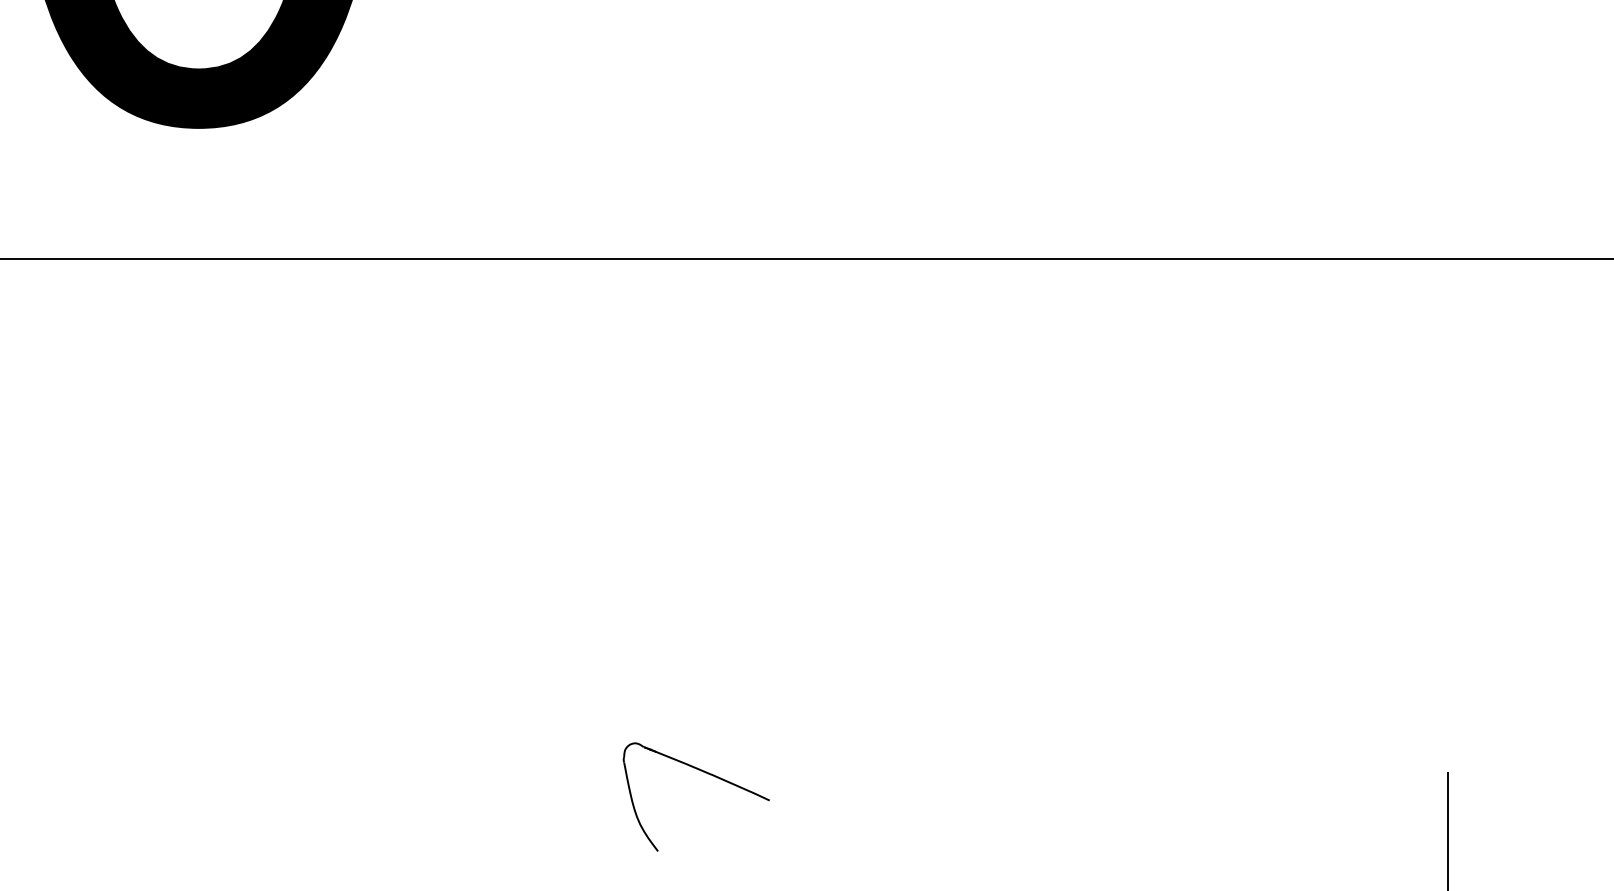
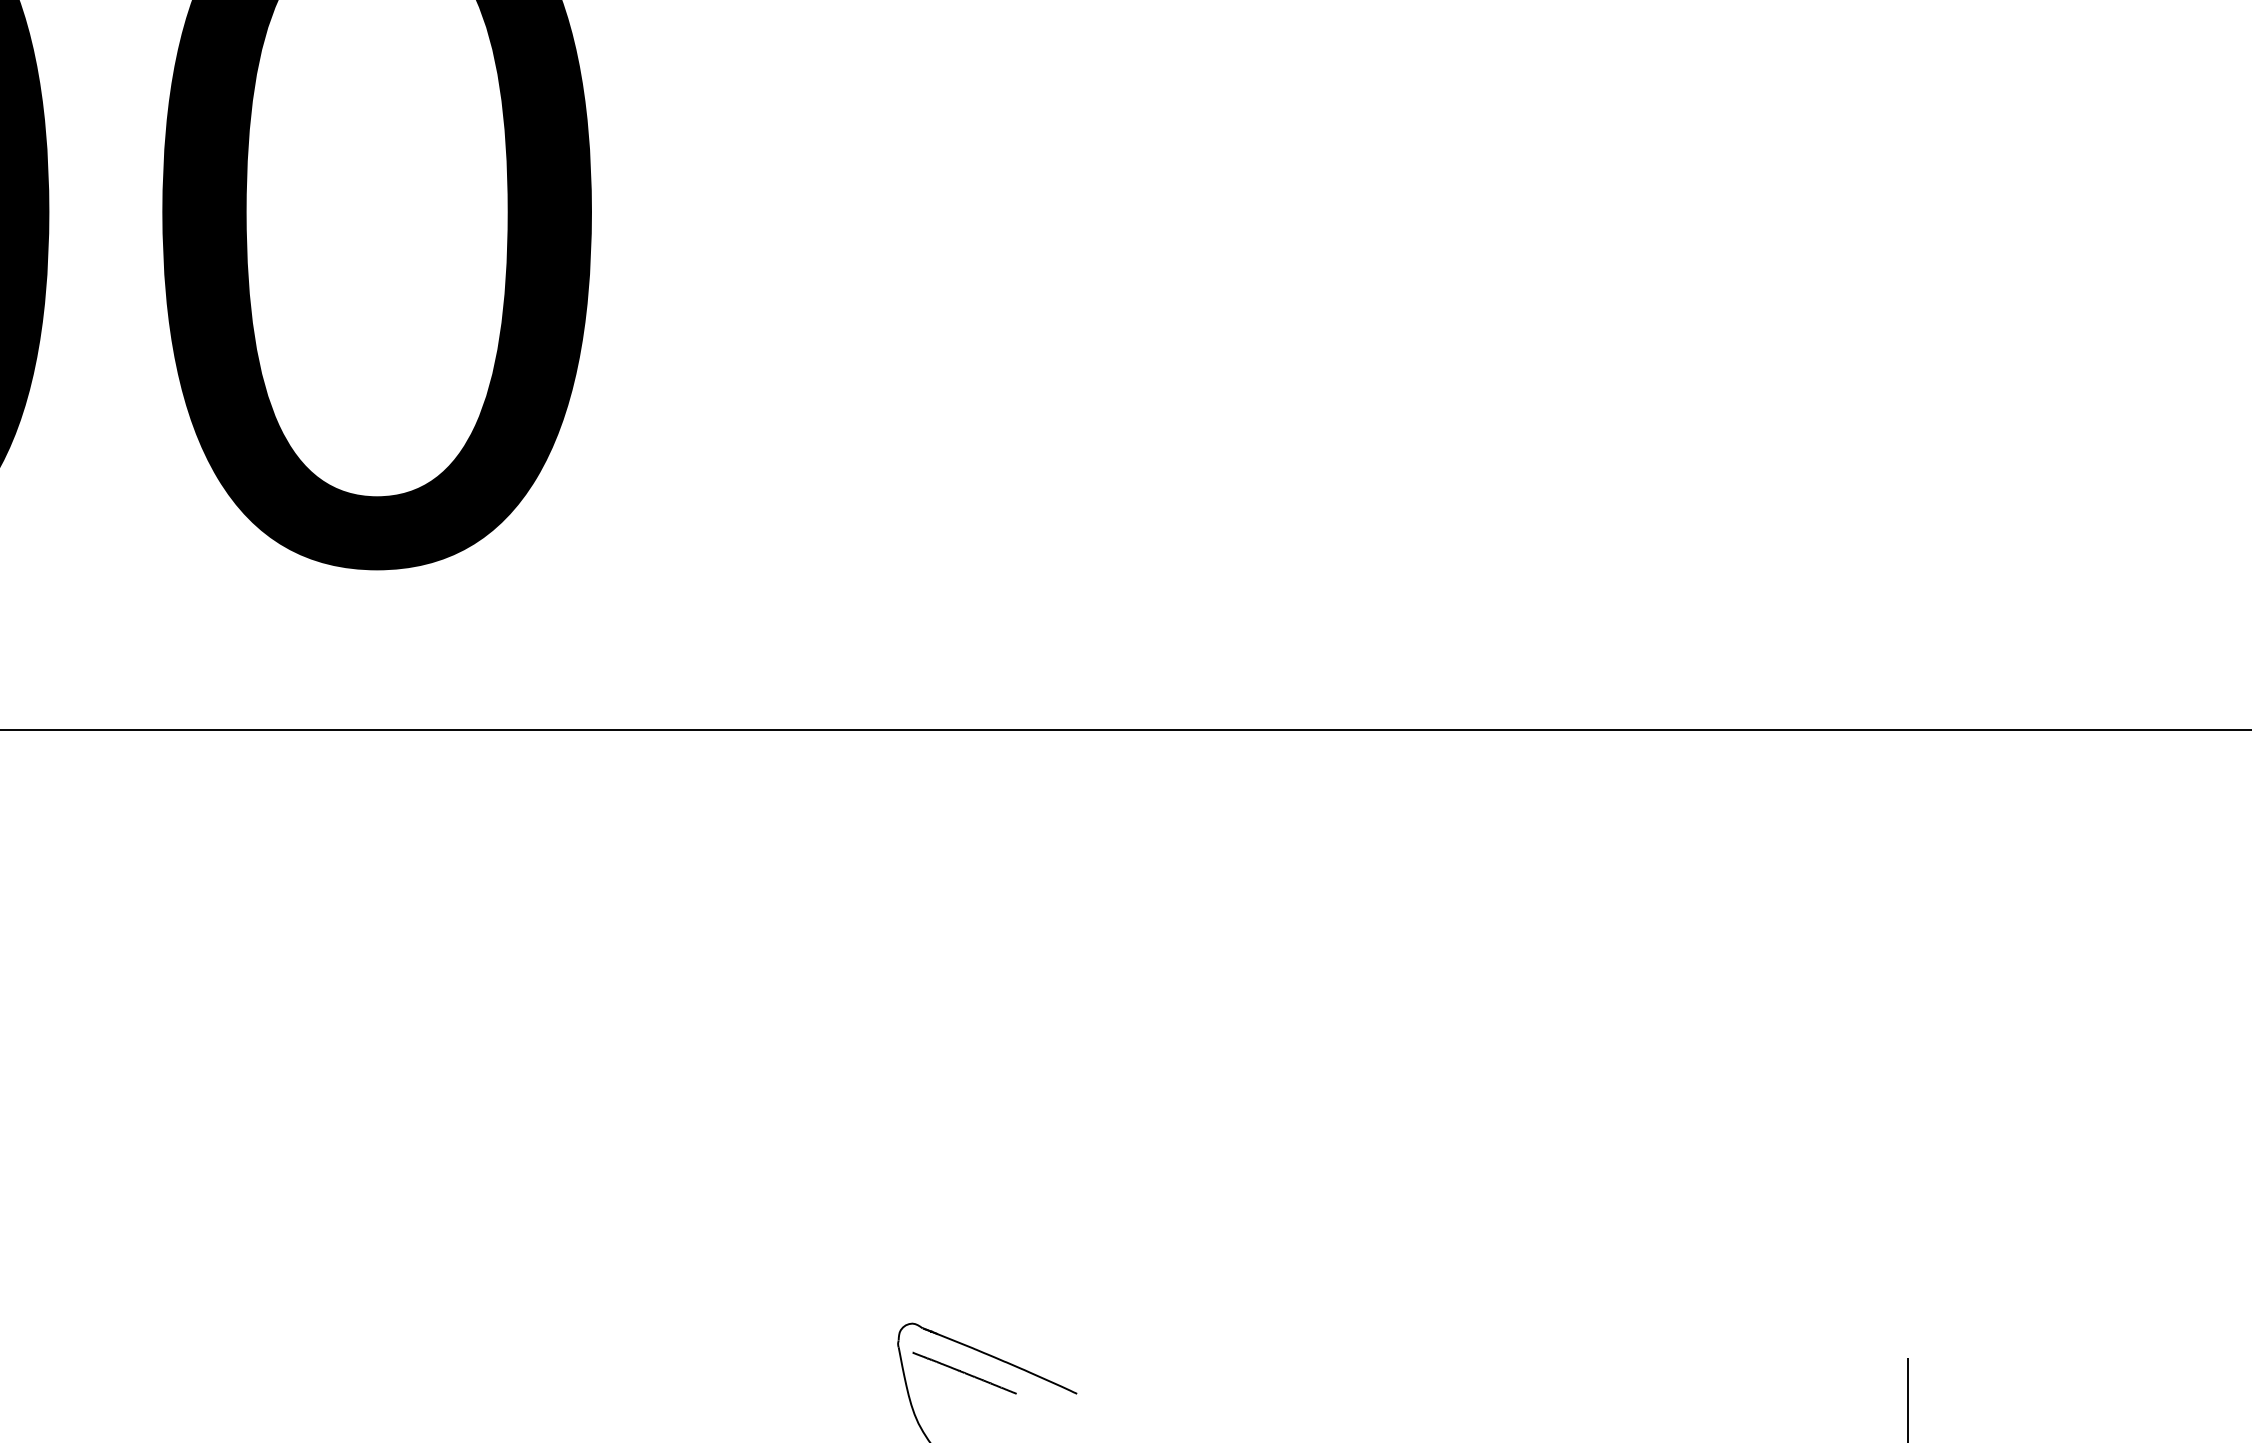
line: (677, 783) -> (964, 1372), added

